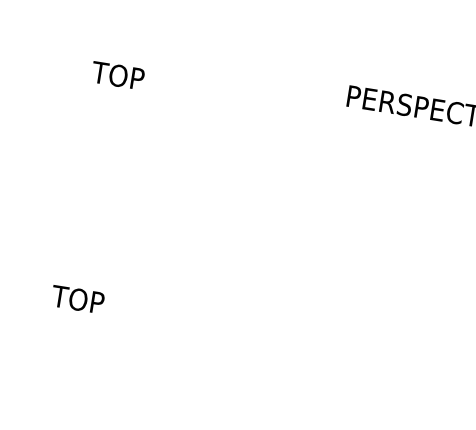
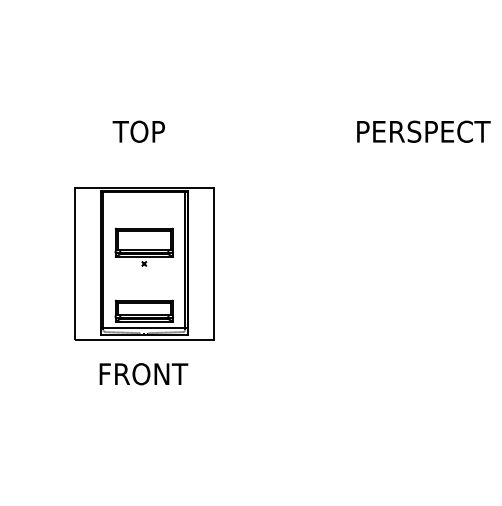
text: (117, 75) -> (138, 131), moved
part: (116, 193) -> (144, 263), added
text: (96, 302) -> (142, 374), TOP -> FRONT

